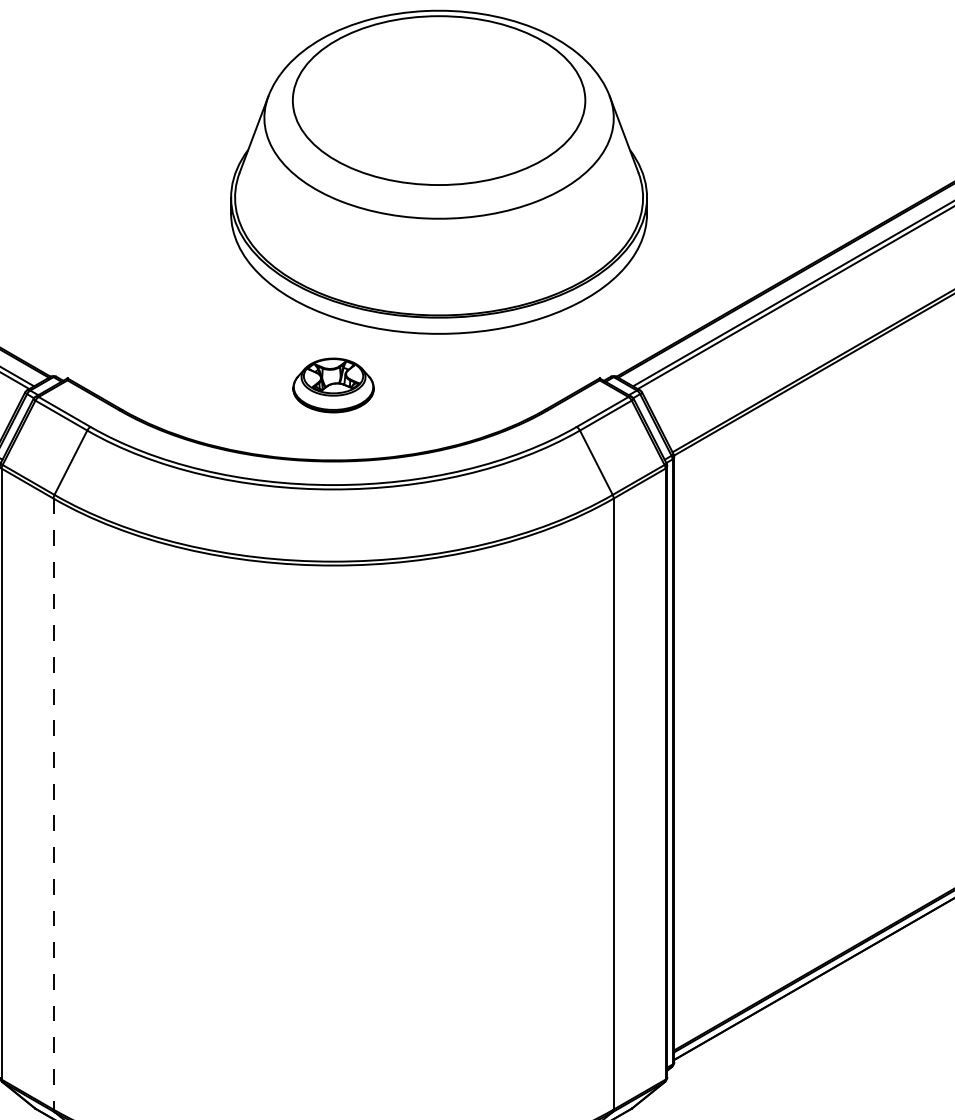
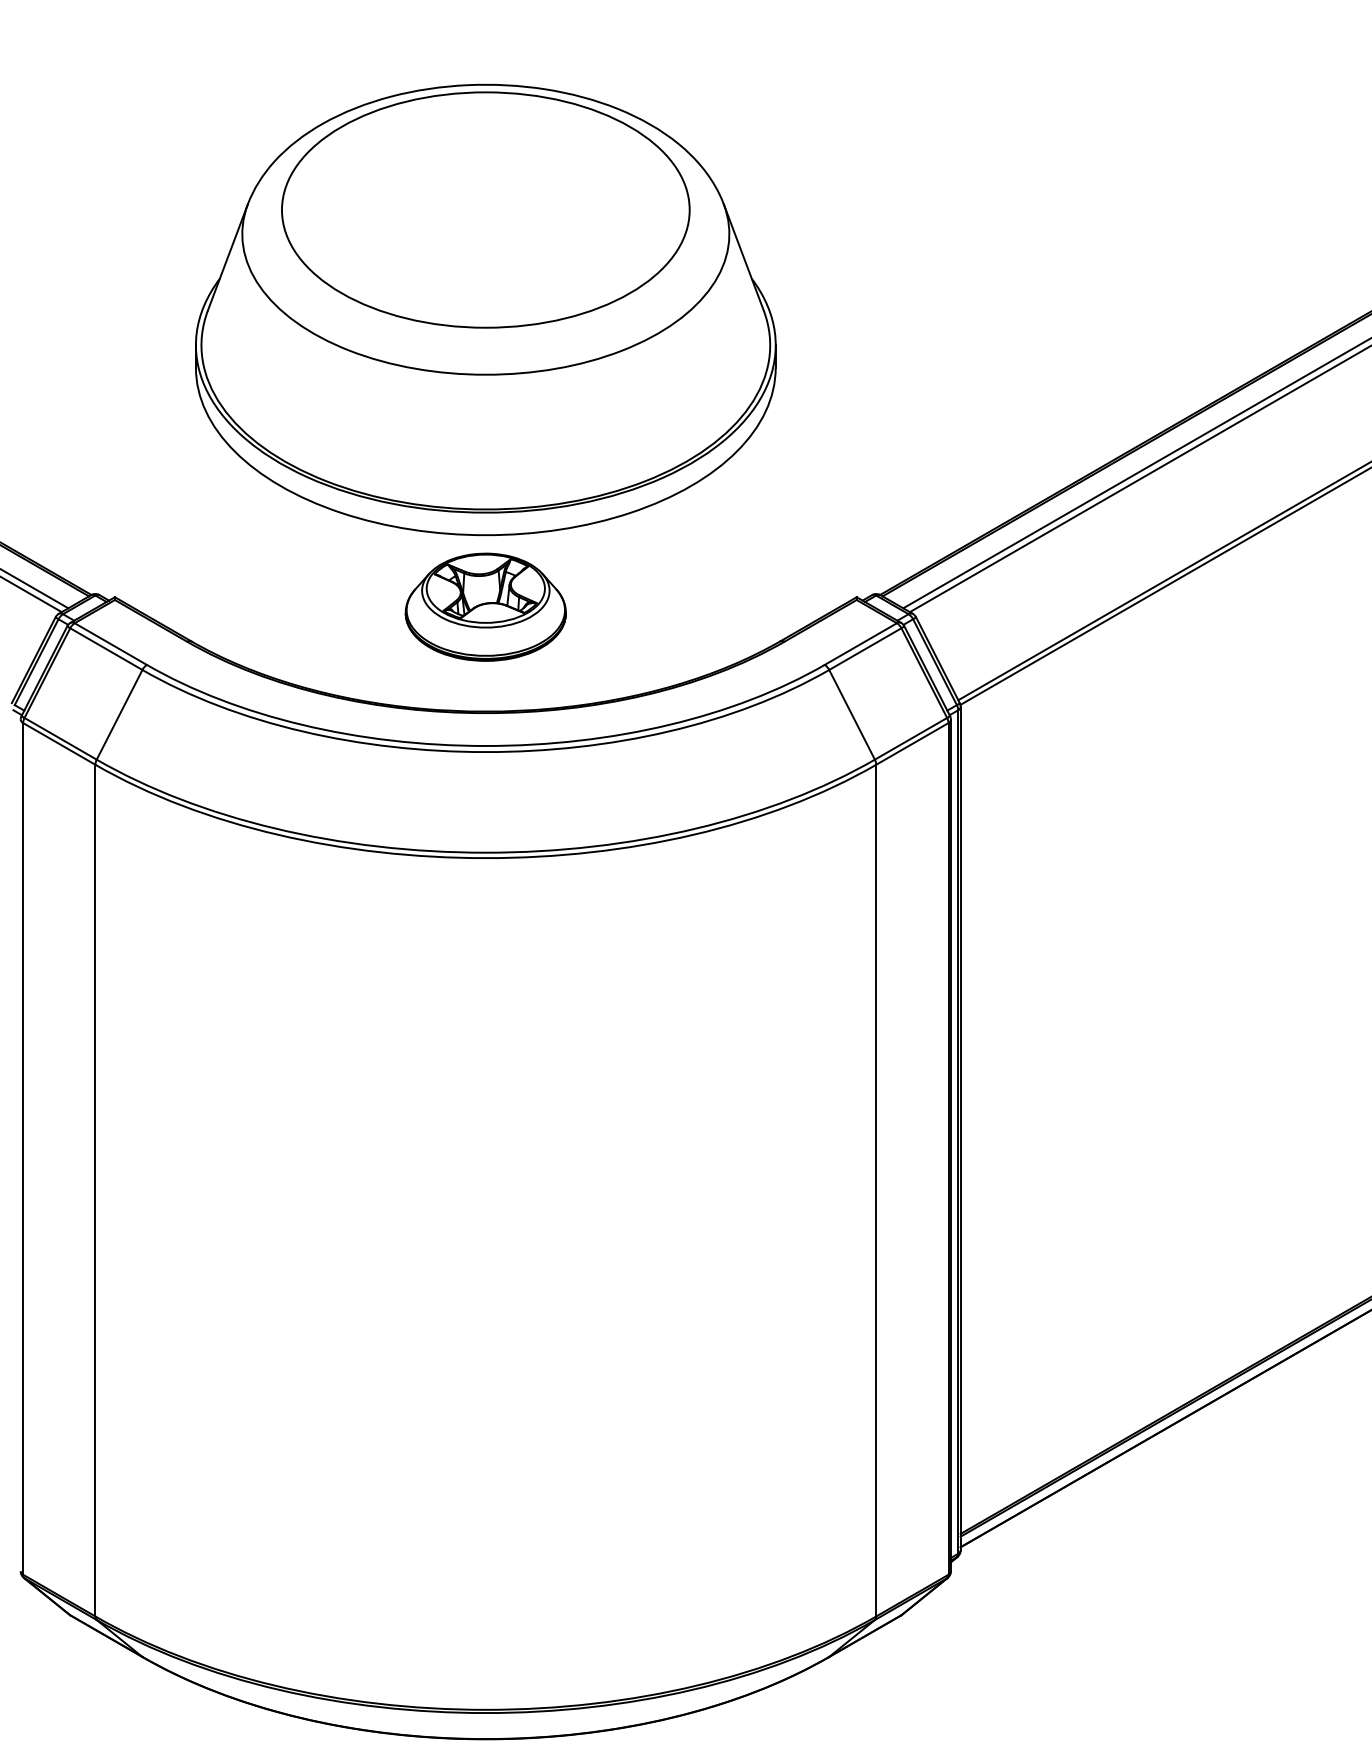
part: (438, 171) -> (485, 309), moved
part: (333, 385) -> (485, 606), size x1.43
line: (53, 803) -> (95, 1190), dashed -> solid

